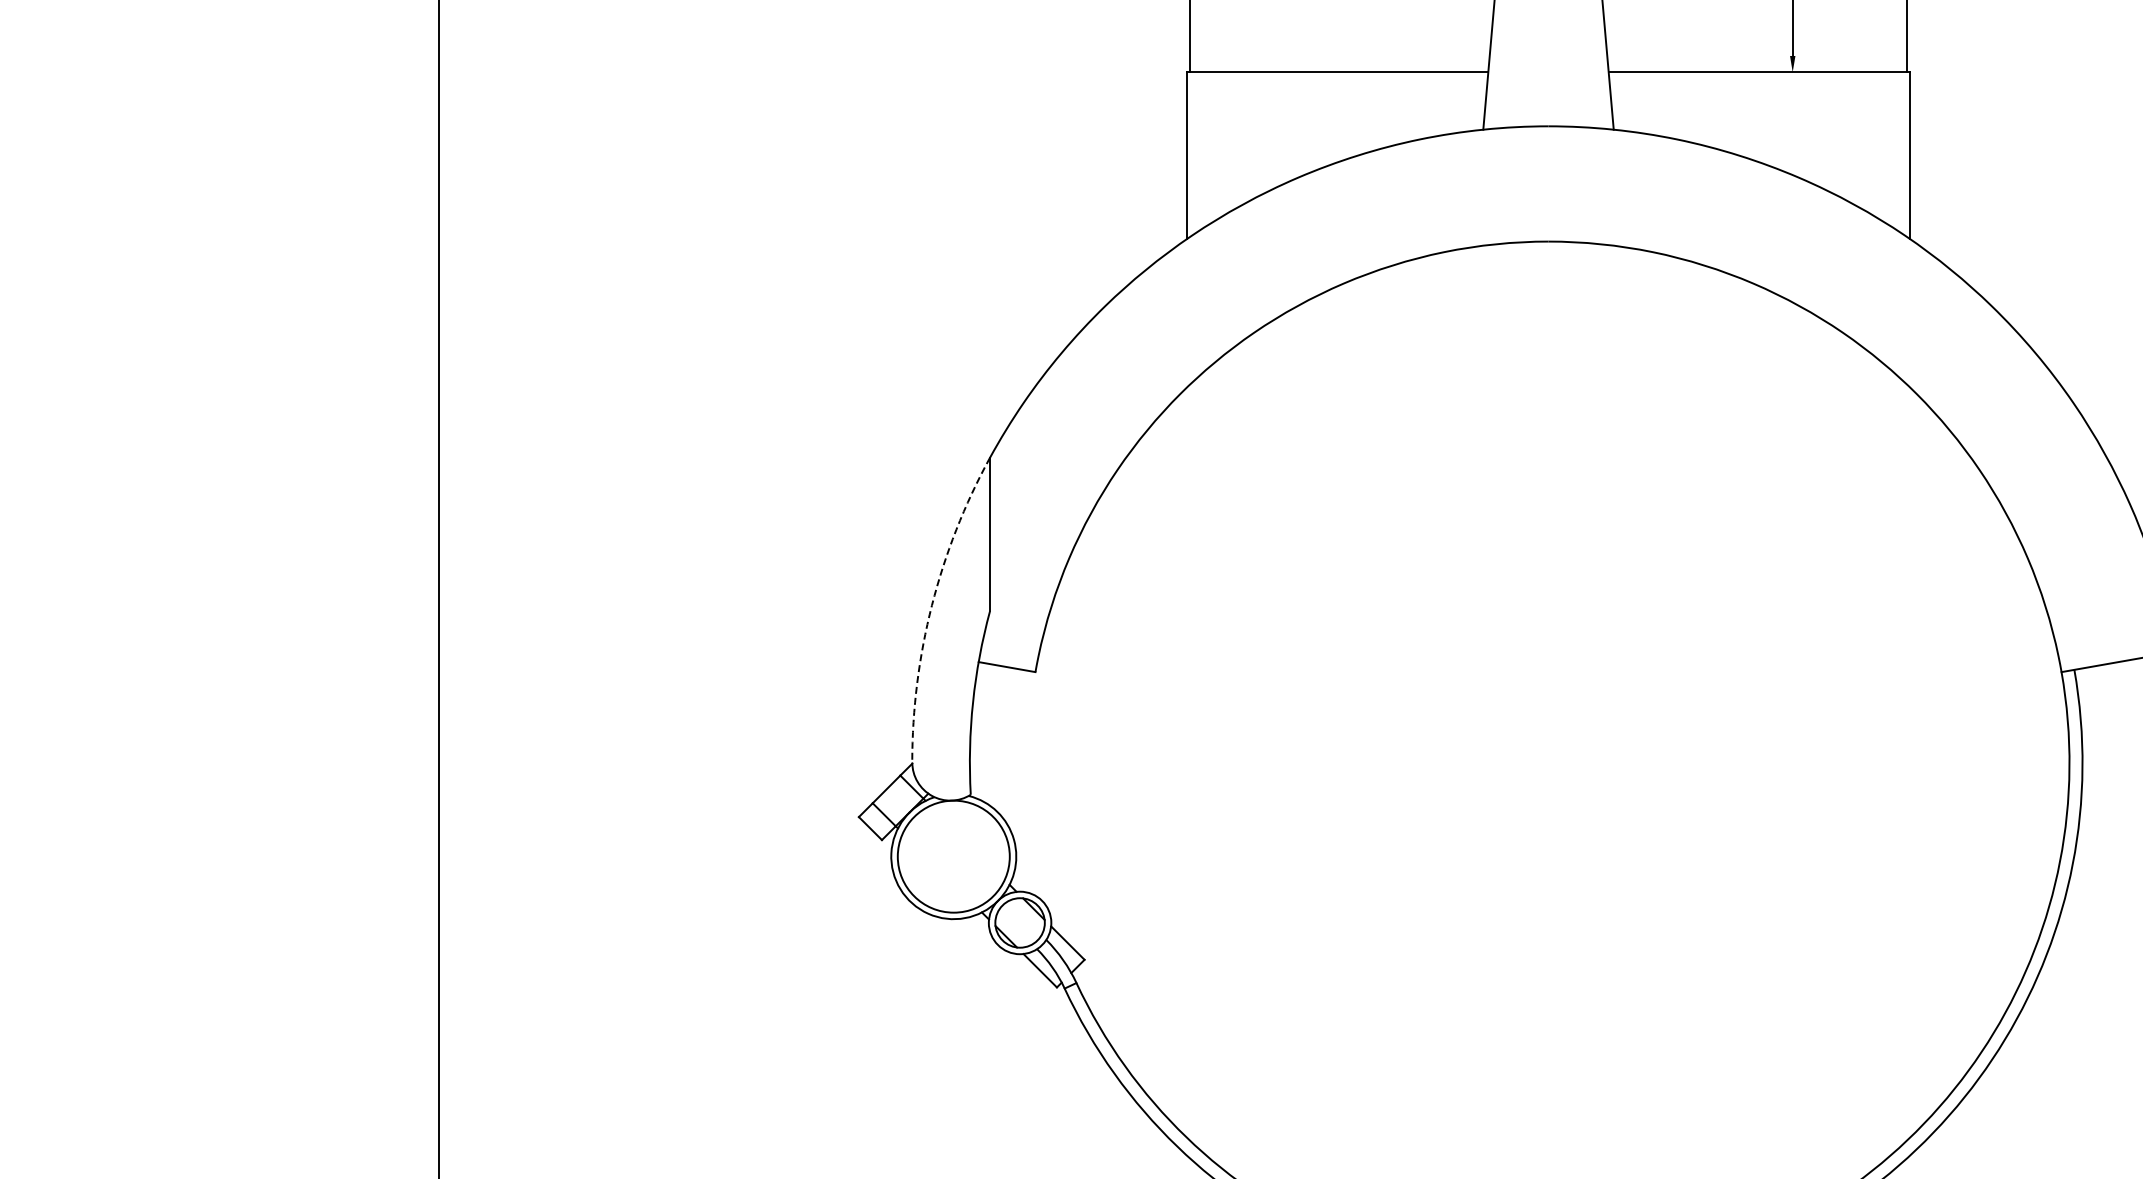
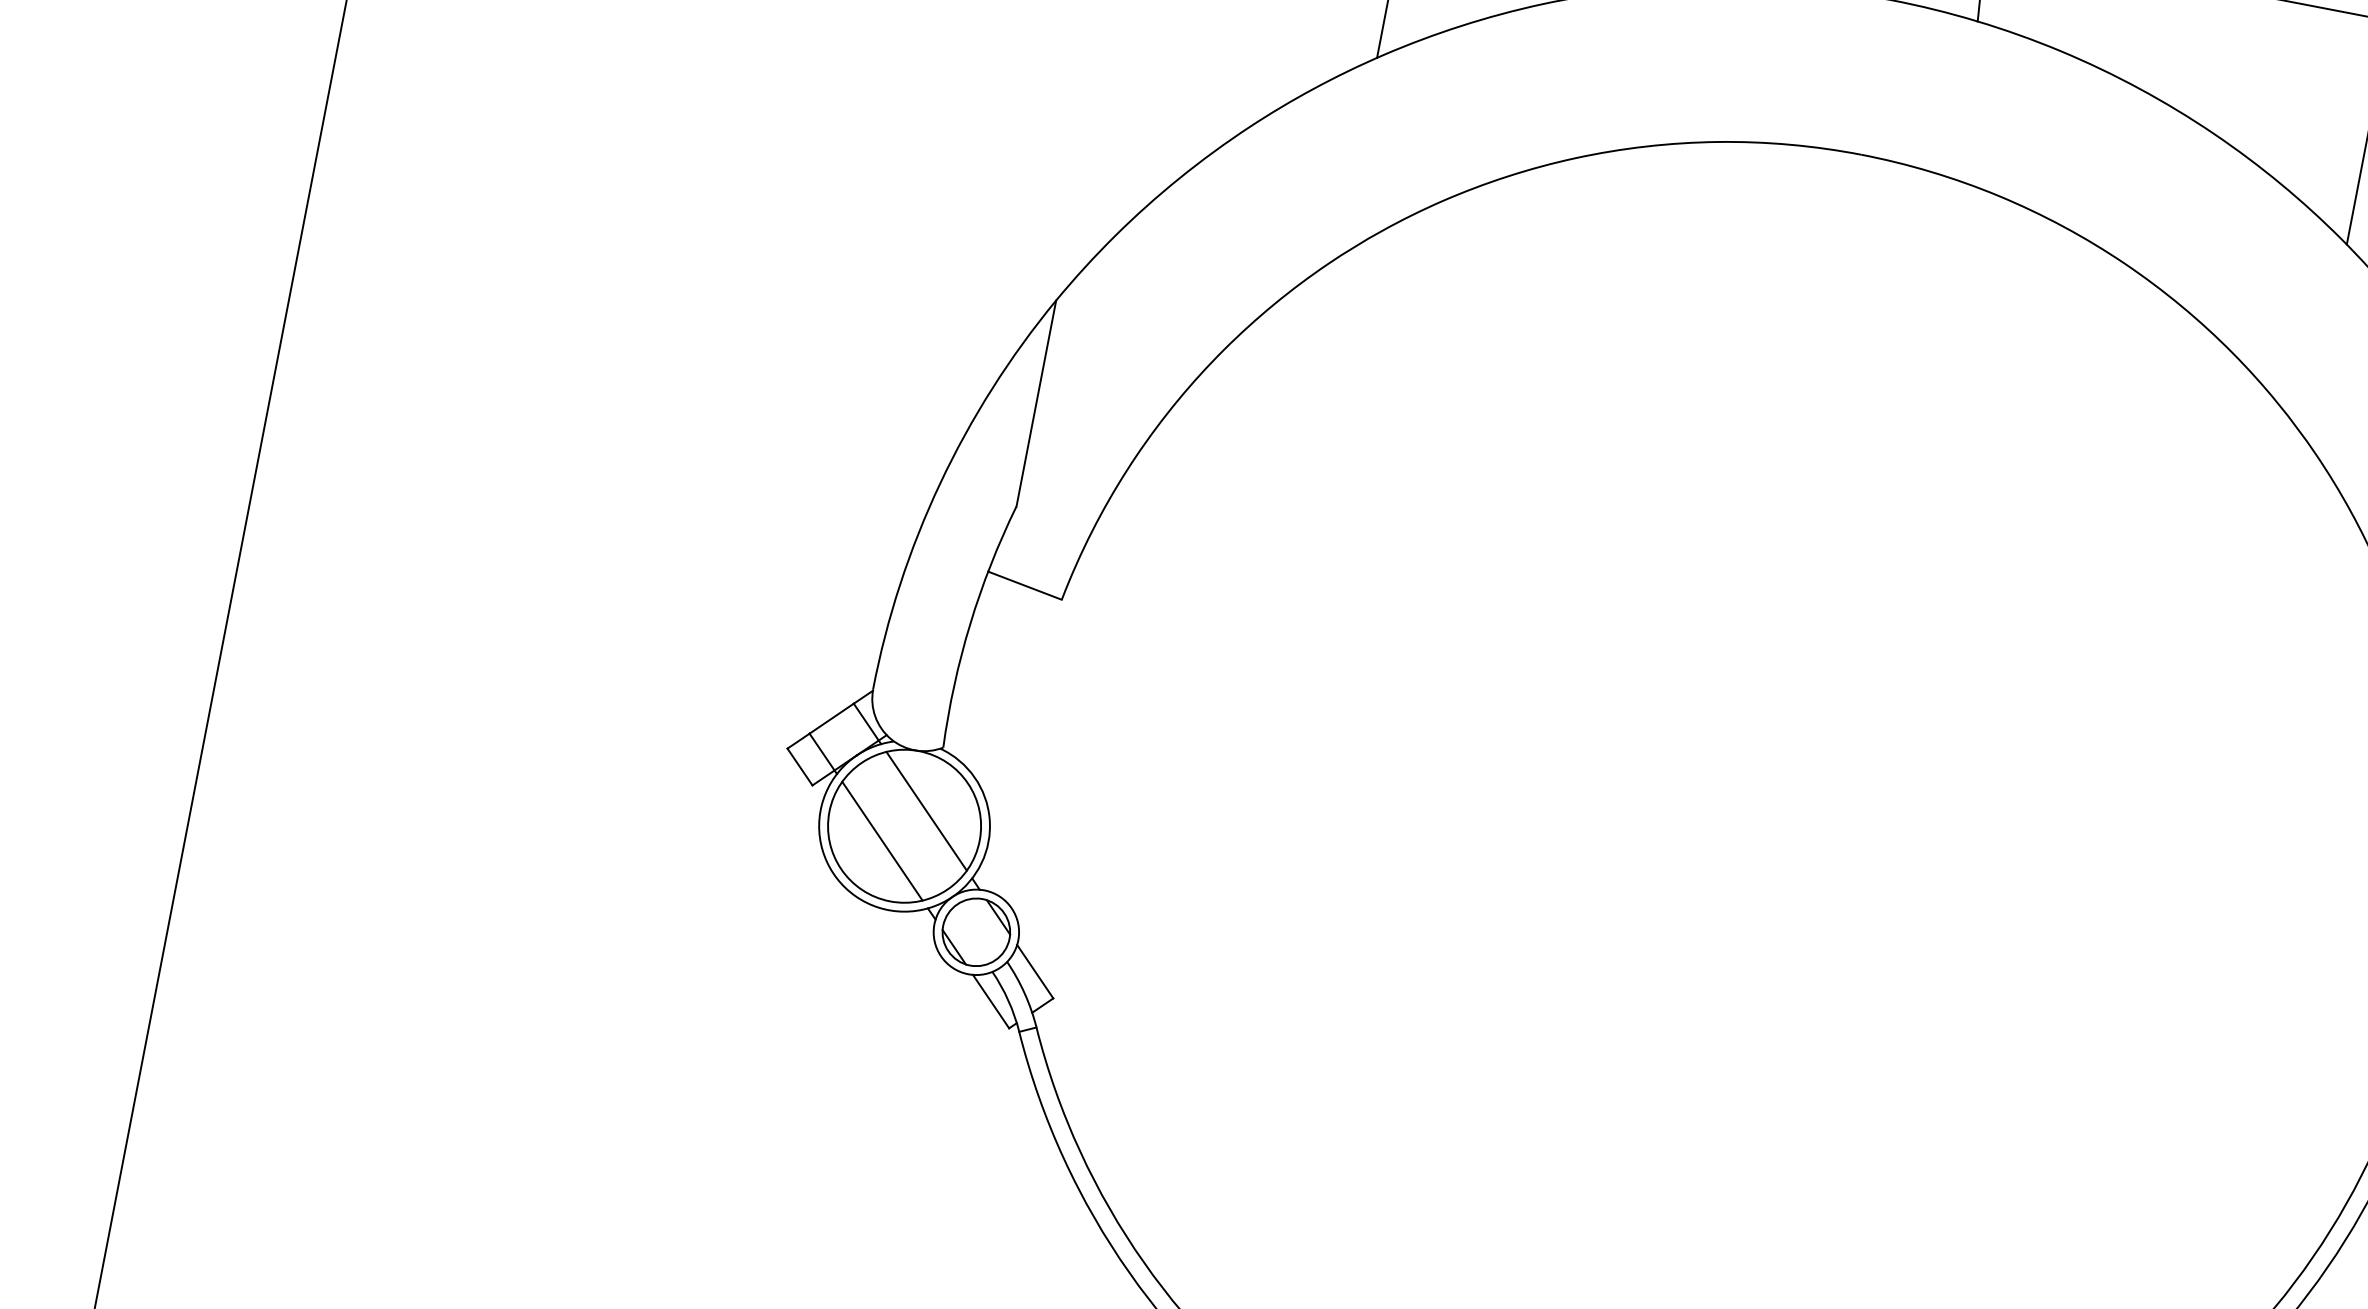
arc: (932, 605) -> (940, 483), dashed -> solid
line: (967, 842) -> (926, 810), added
line: (939, 870) -> (881, 841), added

